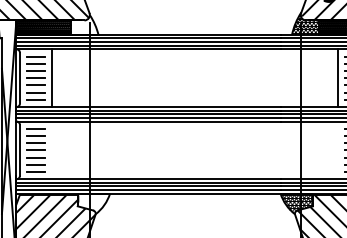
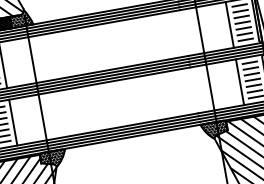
hatch: (84, 25) -> (21, 18), added
line: (52, 150) -> (13, 122), added
line: (338, 150) -> (240, 82), added
hatch: (93, 202) -> (53, 158), added

